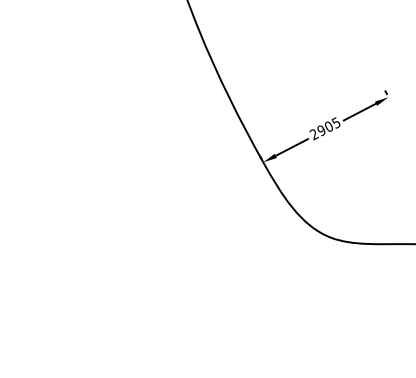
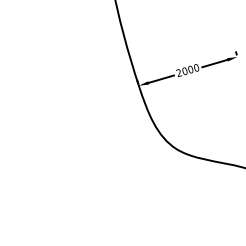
text: (328, 126) -> (190, 69), 2905 -> 2000

